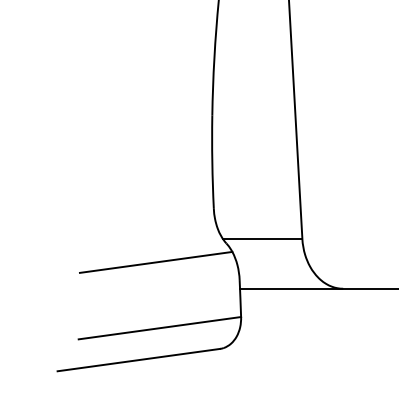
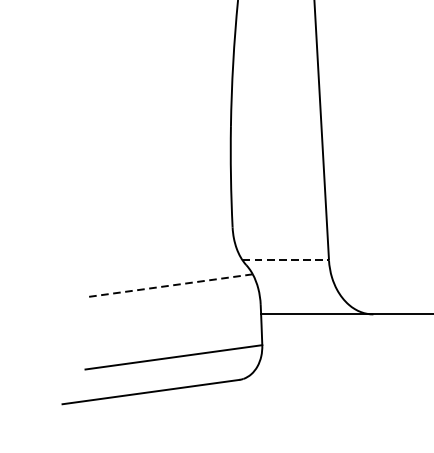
line: (262, 239) -> (285, 260), solid -> dashed
line: (156, 262) -> (170, 285), solid -> dashed

